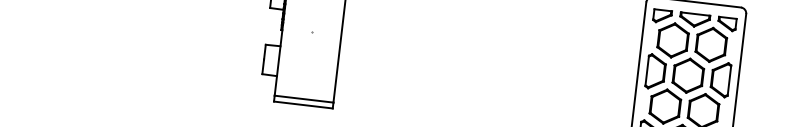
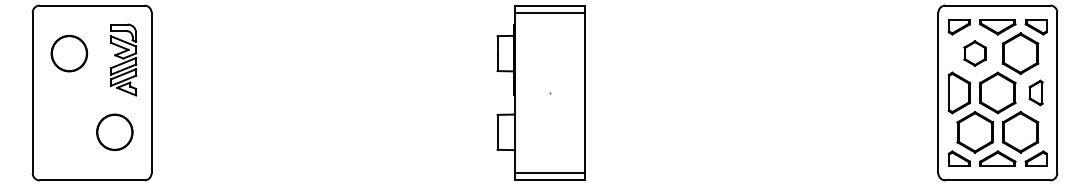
part: (672, 40) -> (974, 53), size x0.6
part: (720, 79) -> (1035, 92), size x0.6

